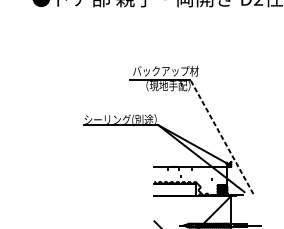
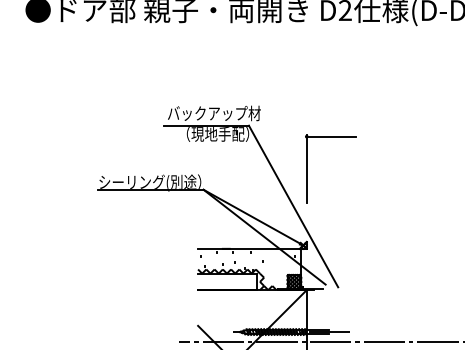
part: (231, 110) -> (307, 168), added
line: (221, 136) -> (293, 206), dashed -> solid

